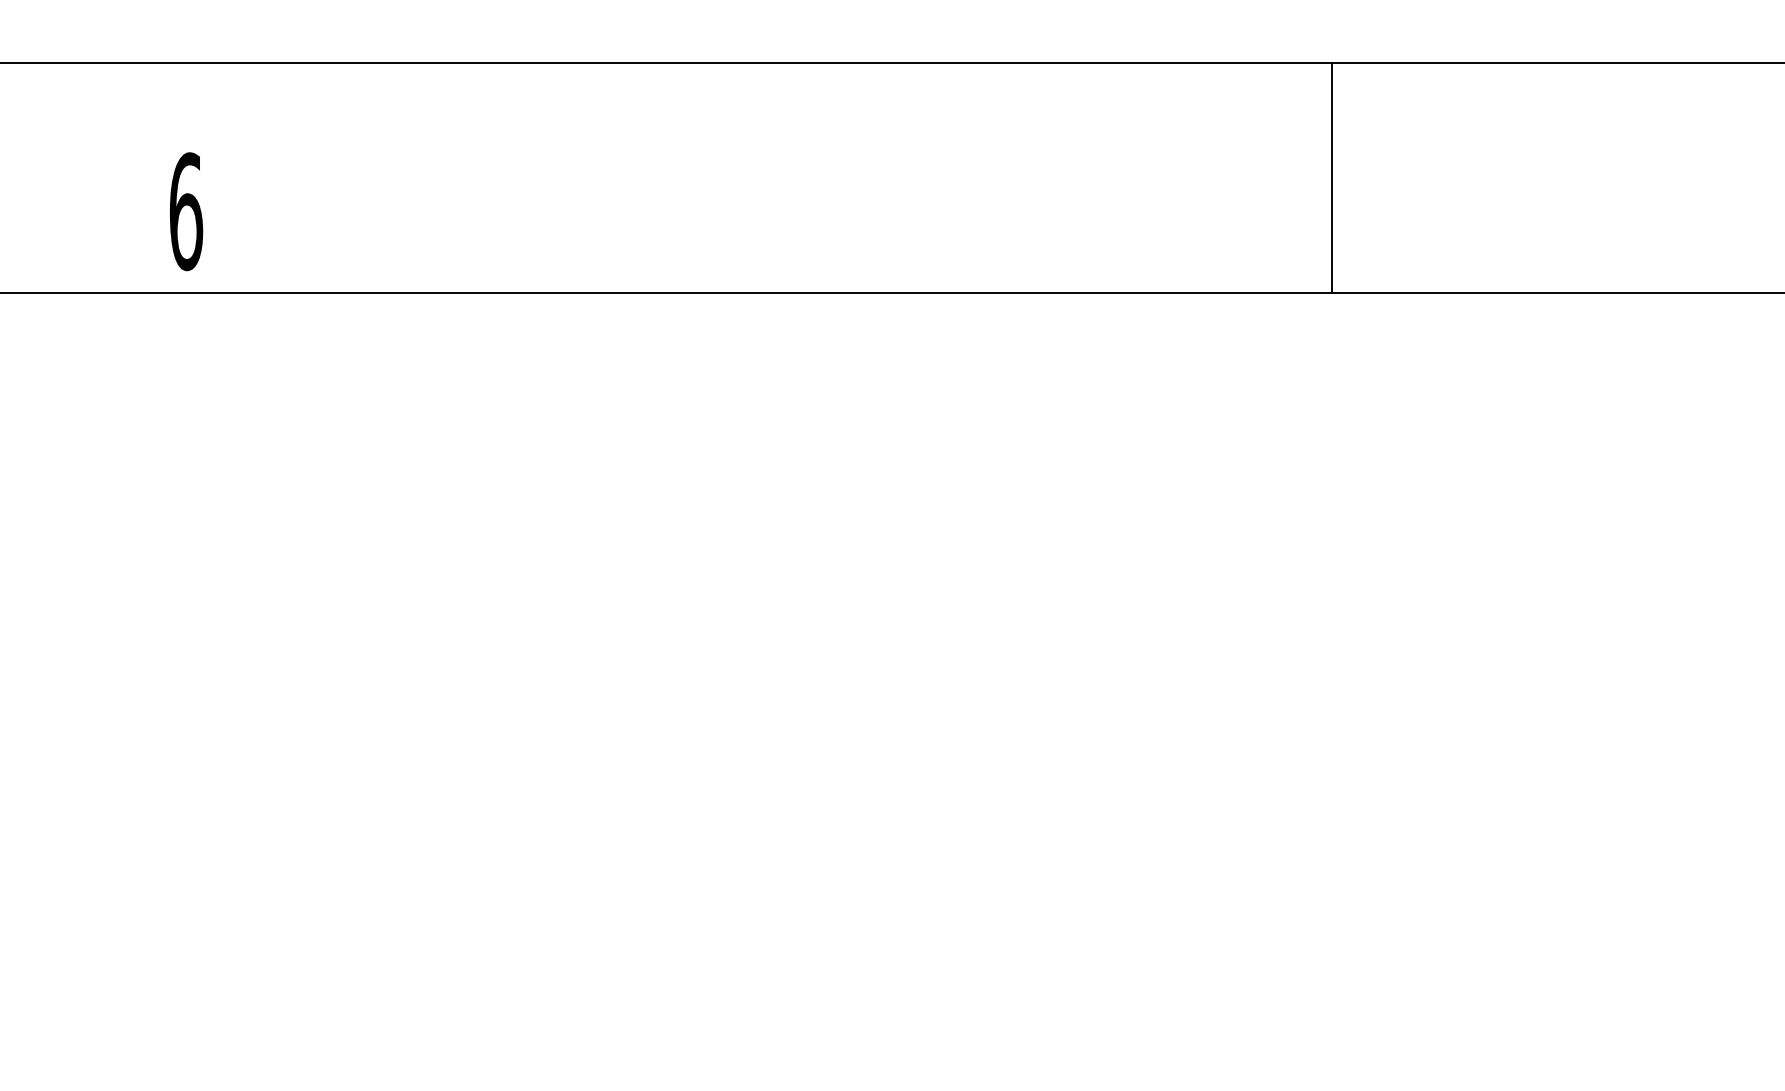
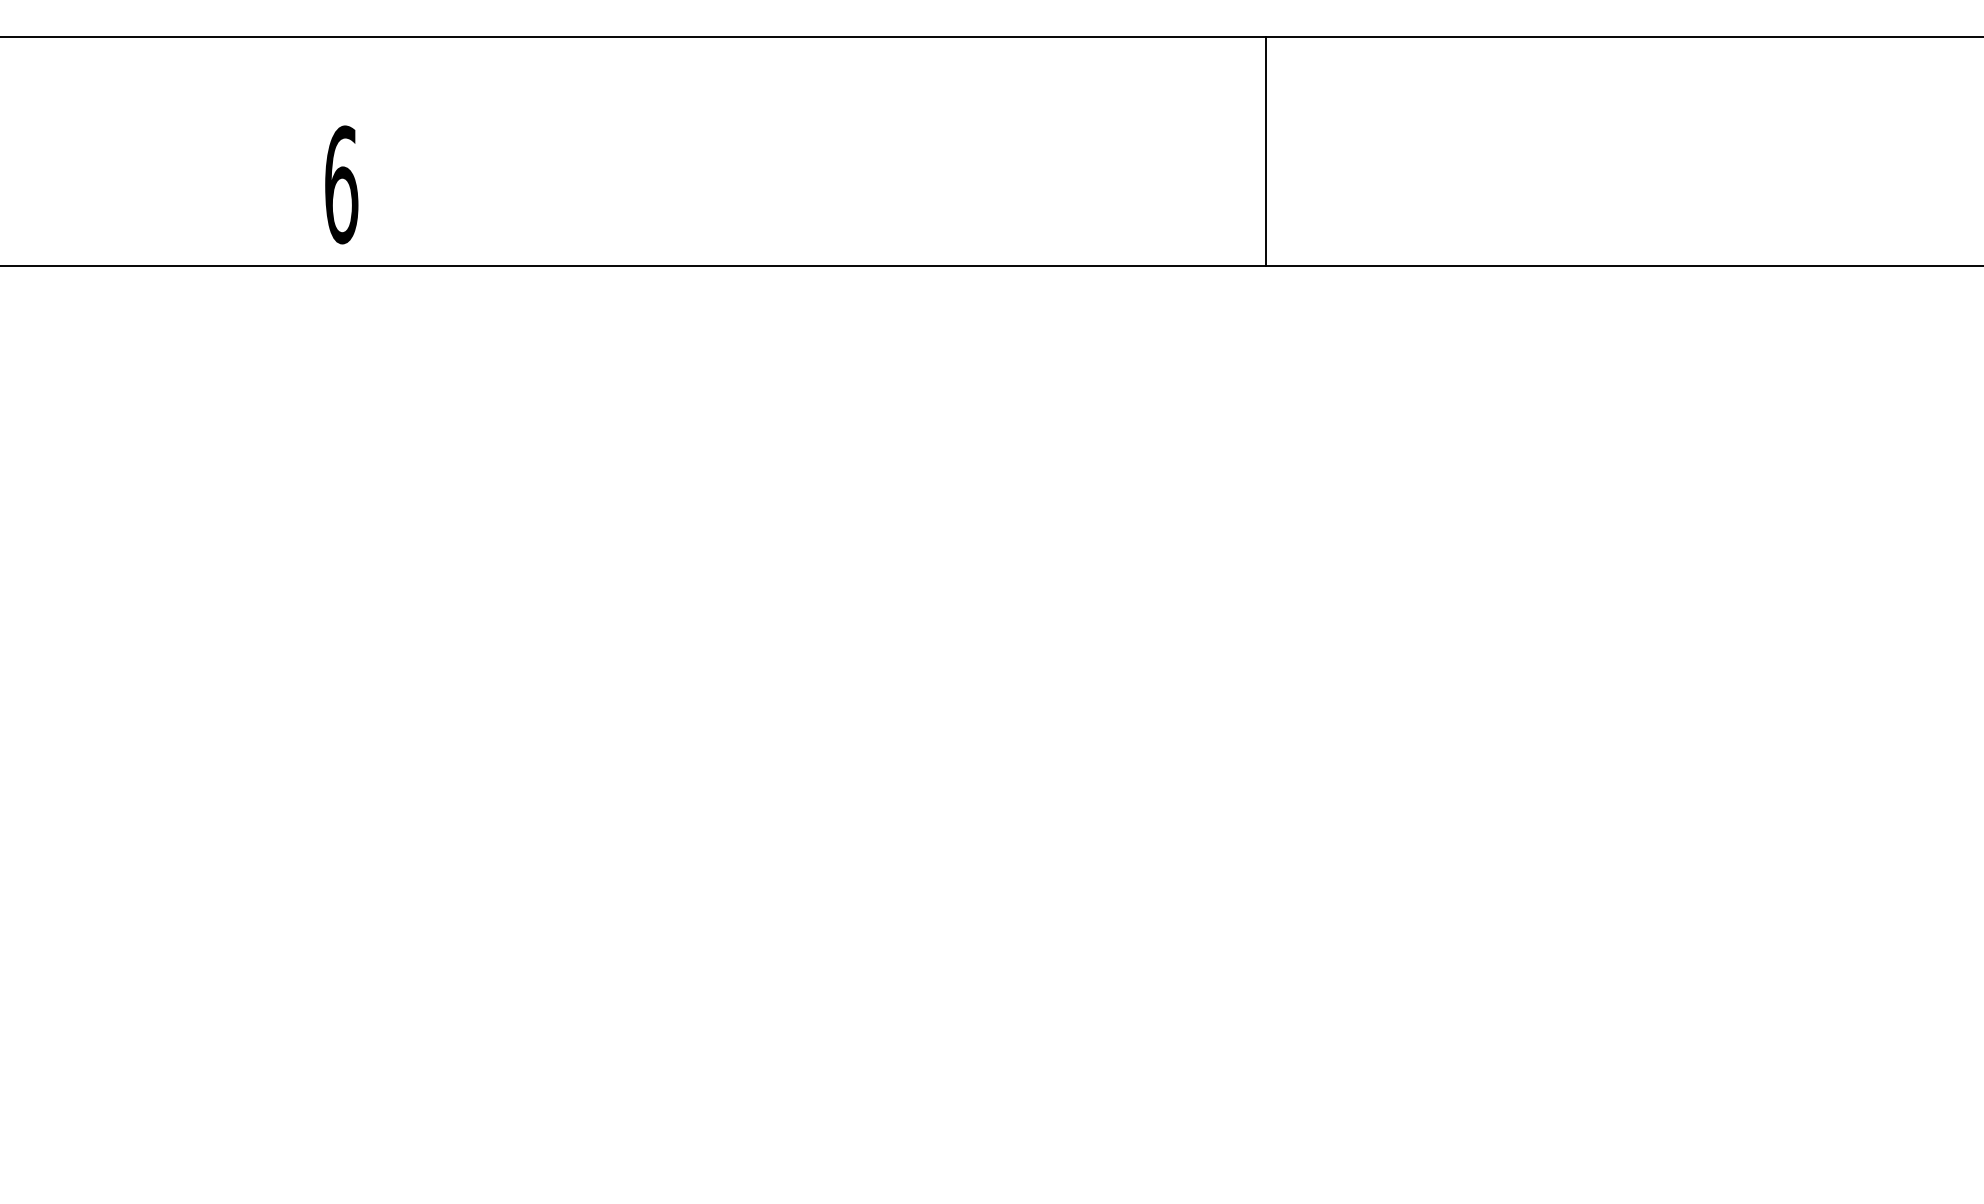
line: (1332, 178) -> (1266, 151), moved
text: (186, 211) -> (341, 184), moved

